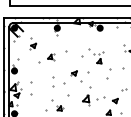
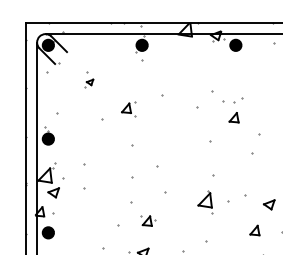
part: (33, 43) -> (89, 78), size x0.6
part: (76, 76) -> (184, 151), removed
part: (53, 81) -> (133, 162), size x1.6

